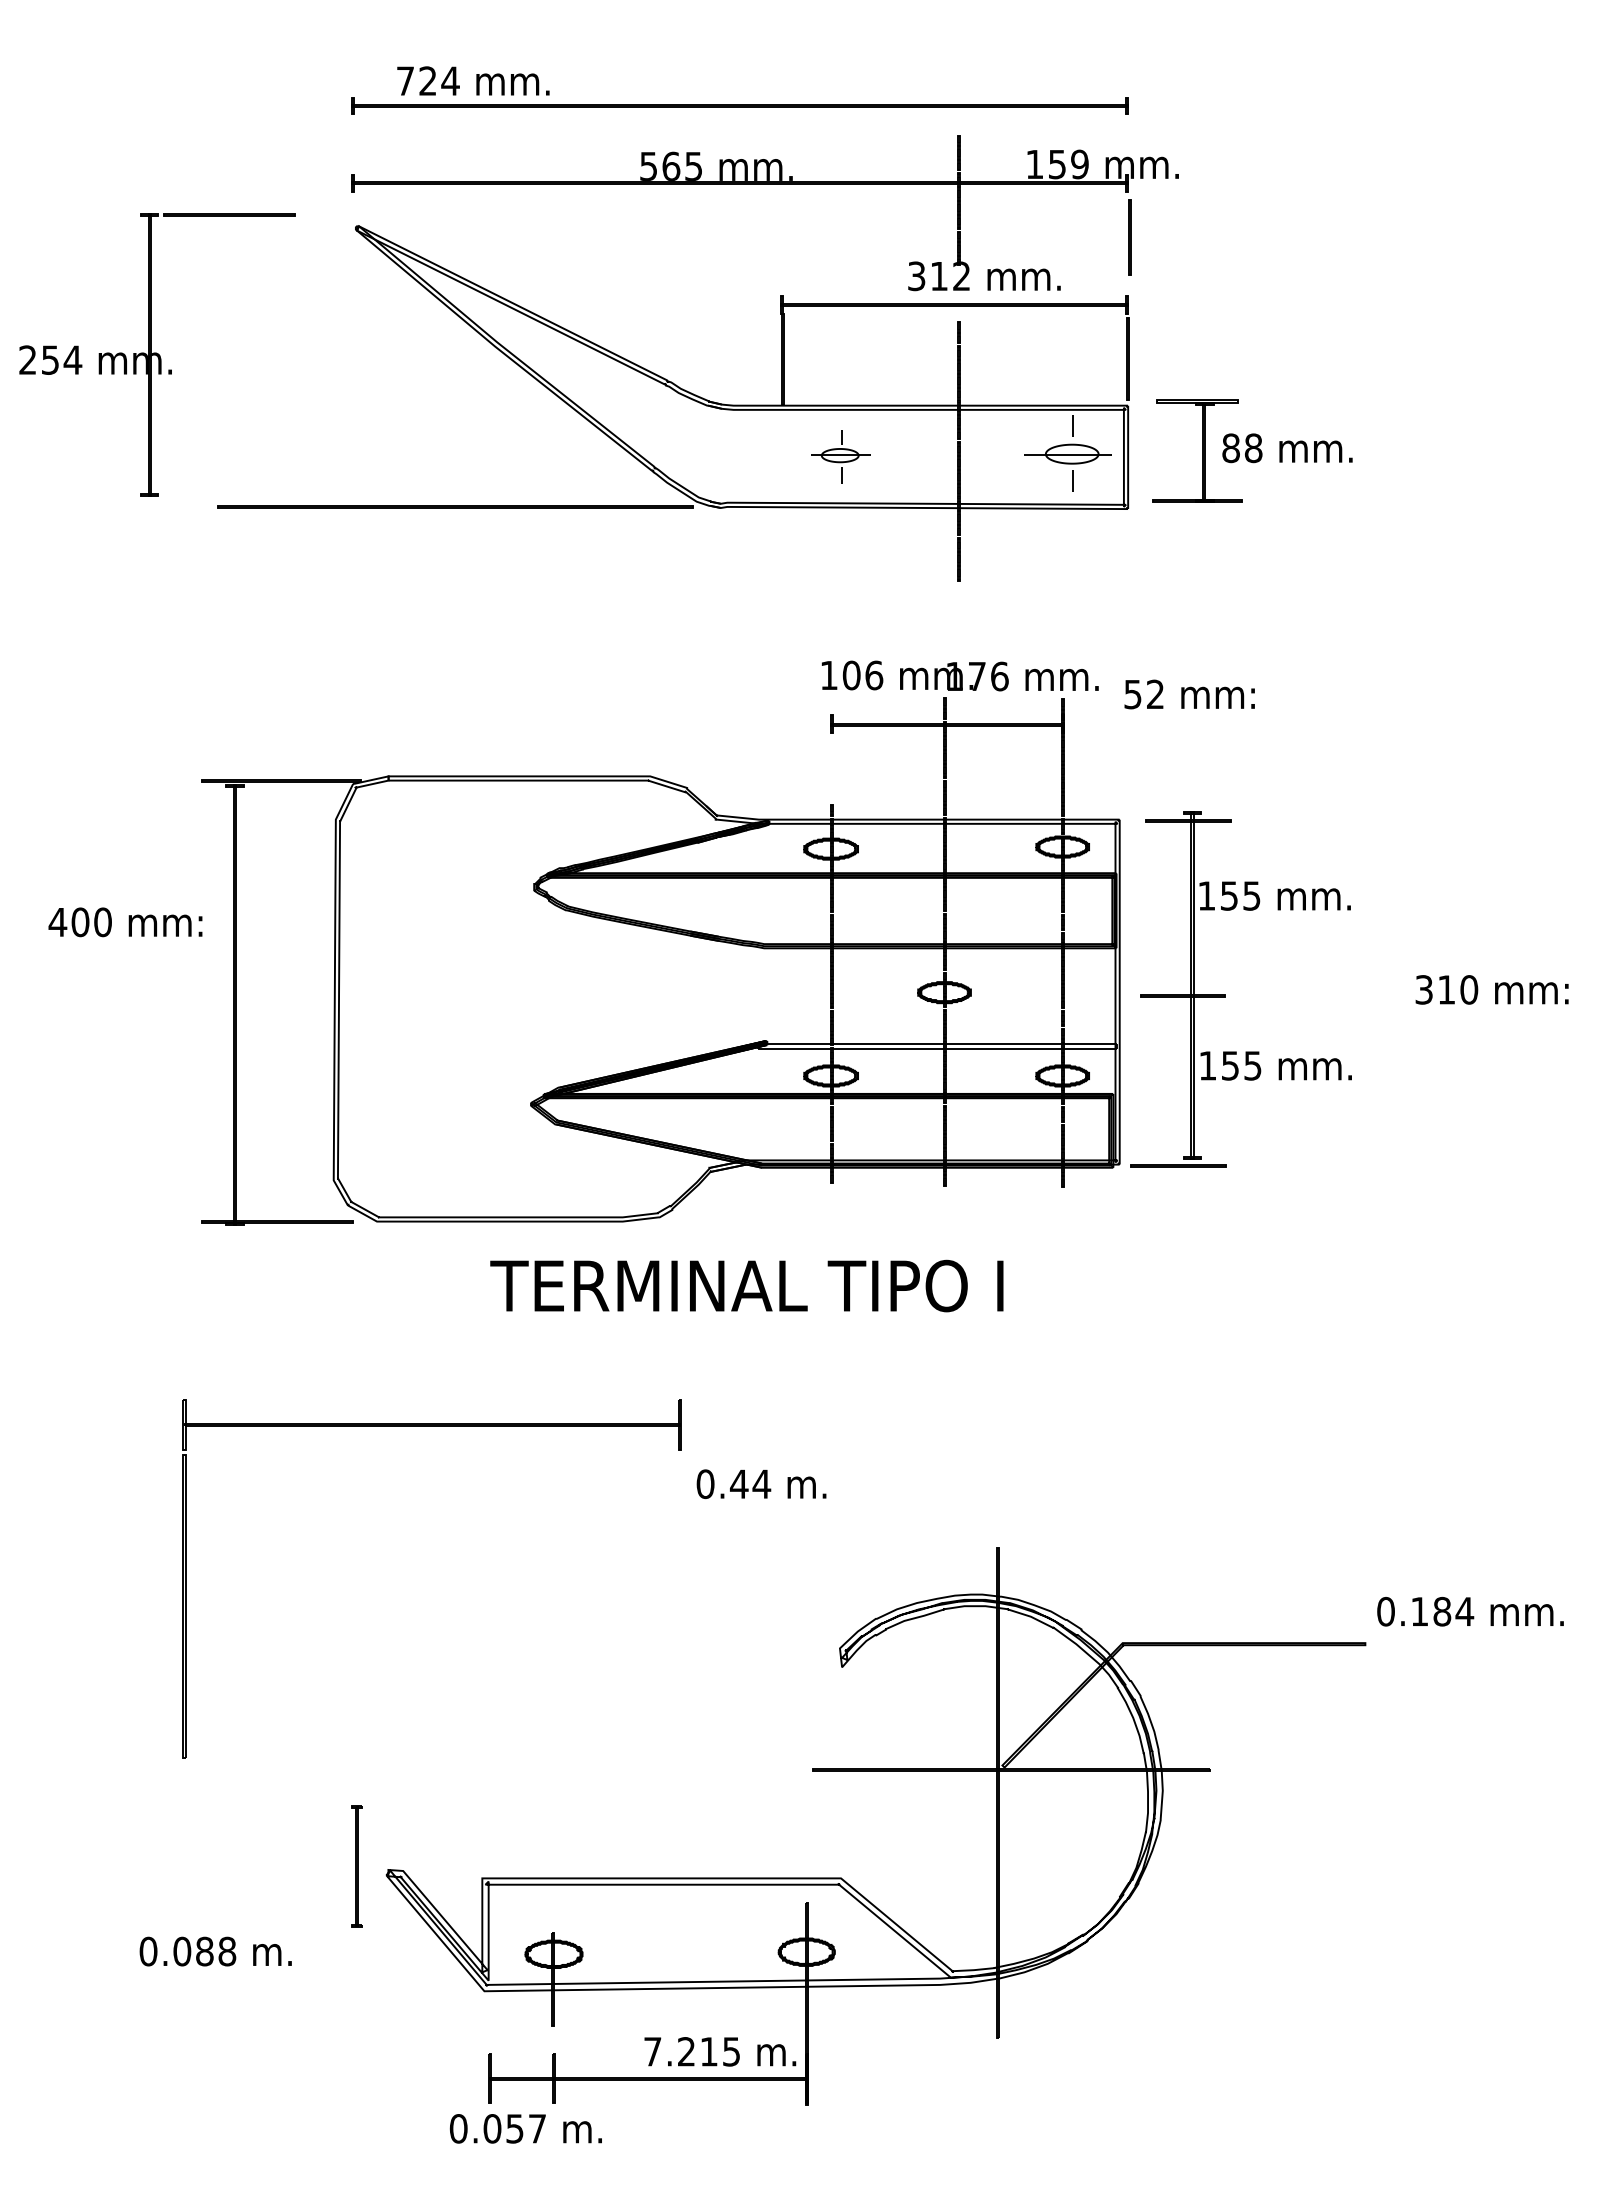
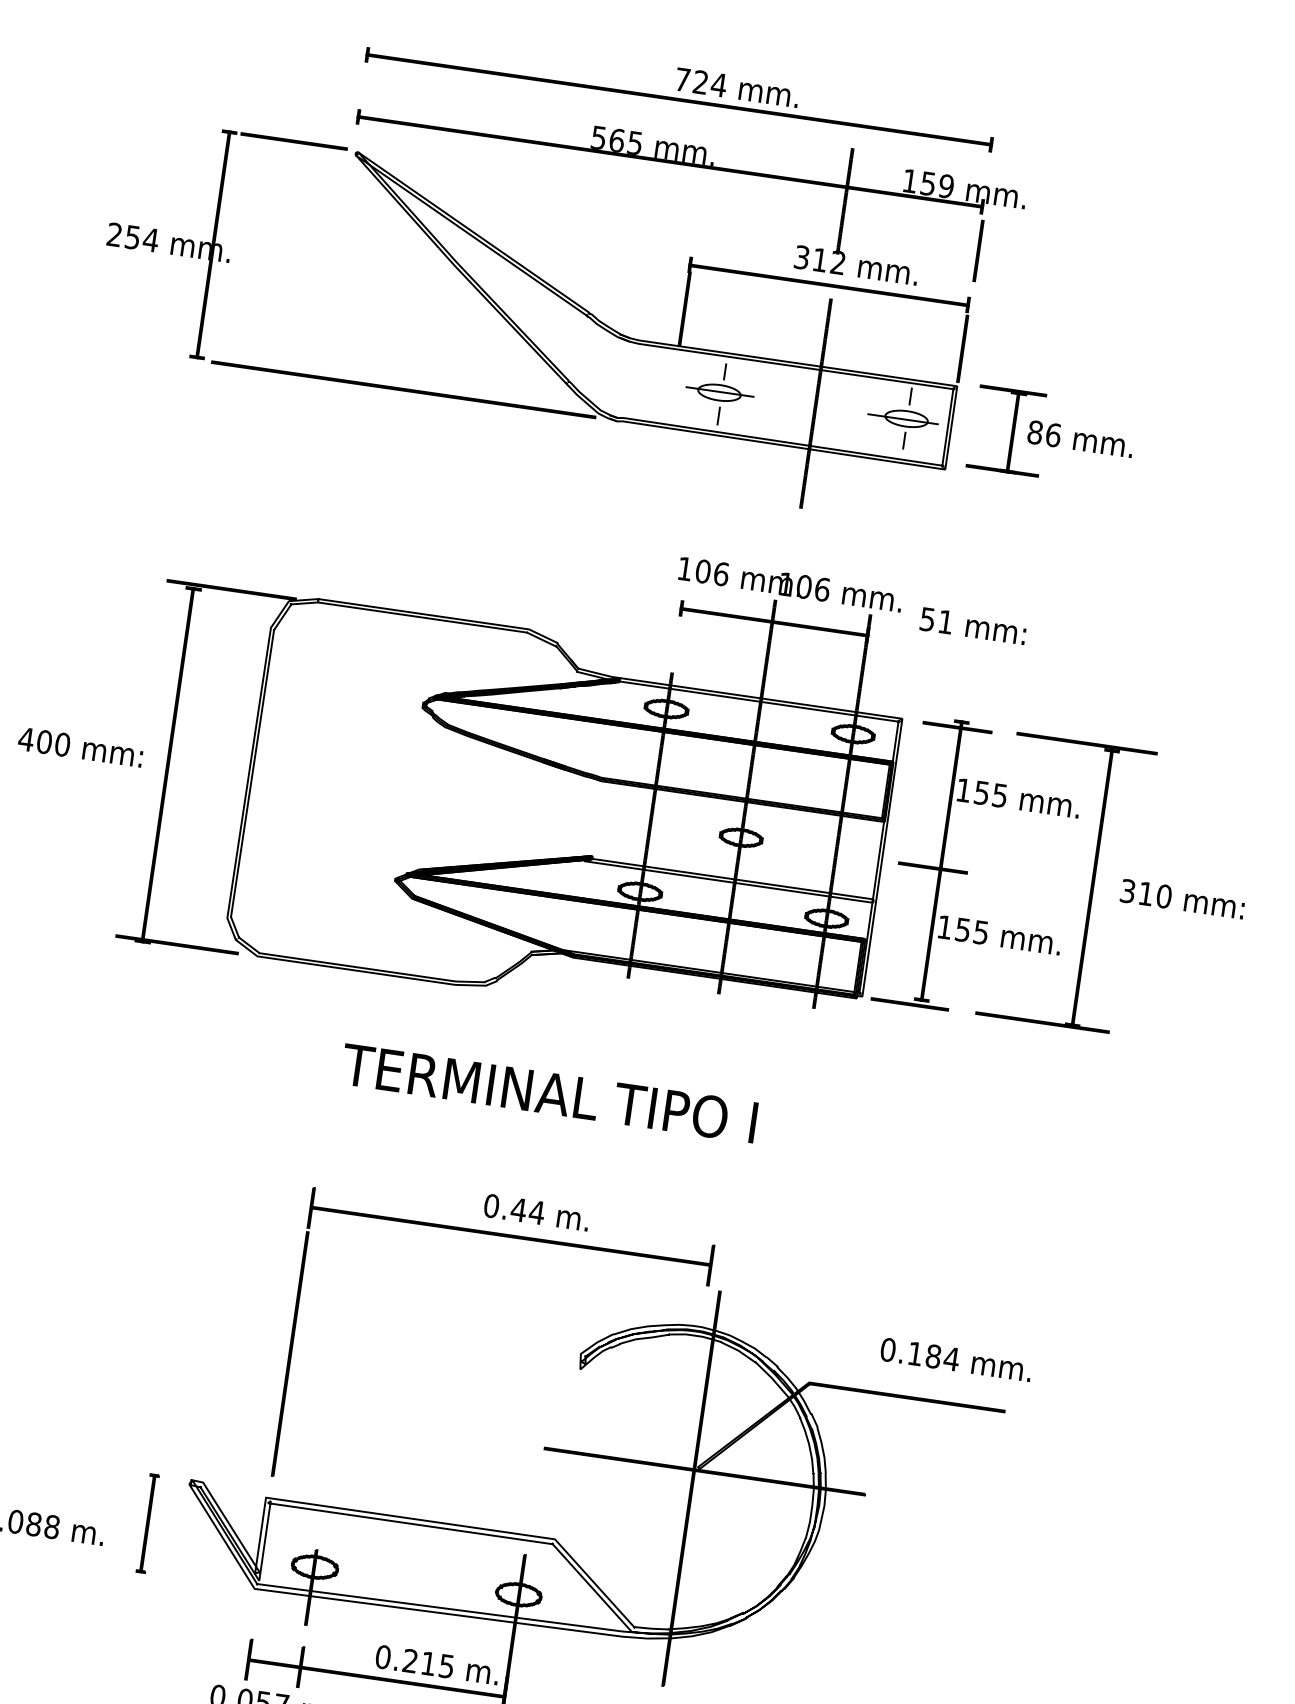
text: (473, 80) -> (737, 87), moved
part: (157, 354) -> (219, 245), moved
text: (1253, 447) -> (1053, 434), 88 -> 86
part: (840, 456) -> (719, 393), size x1.43
text: (977, 676) -> (804, 586), 176 -> 106
text: (1155, 693) -> (945, 621), 52 -> 51
text: (125, 922) -> (80, 747), moved
part: (1378, 990) -> (1091, 886), added
text: (746, 1285) -> (549, 1092), moved
part: (431, 1426) -> (510, 1237), moved
text: (1470, 1611) -> (956, 1359), moved
part: (356, 1866) -> (147, 1523), moved
text: (652, 2051) -> (383, 1656), 7.215 -> 0.215

